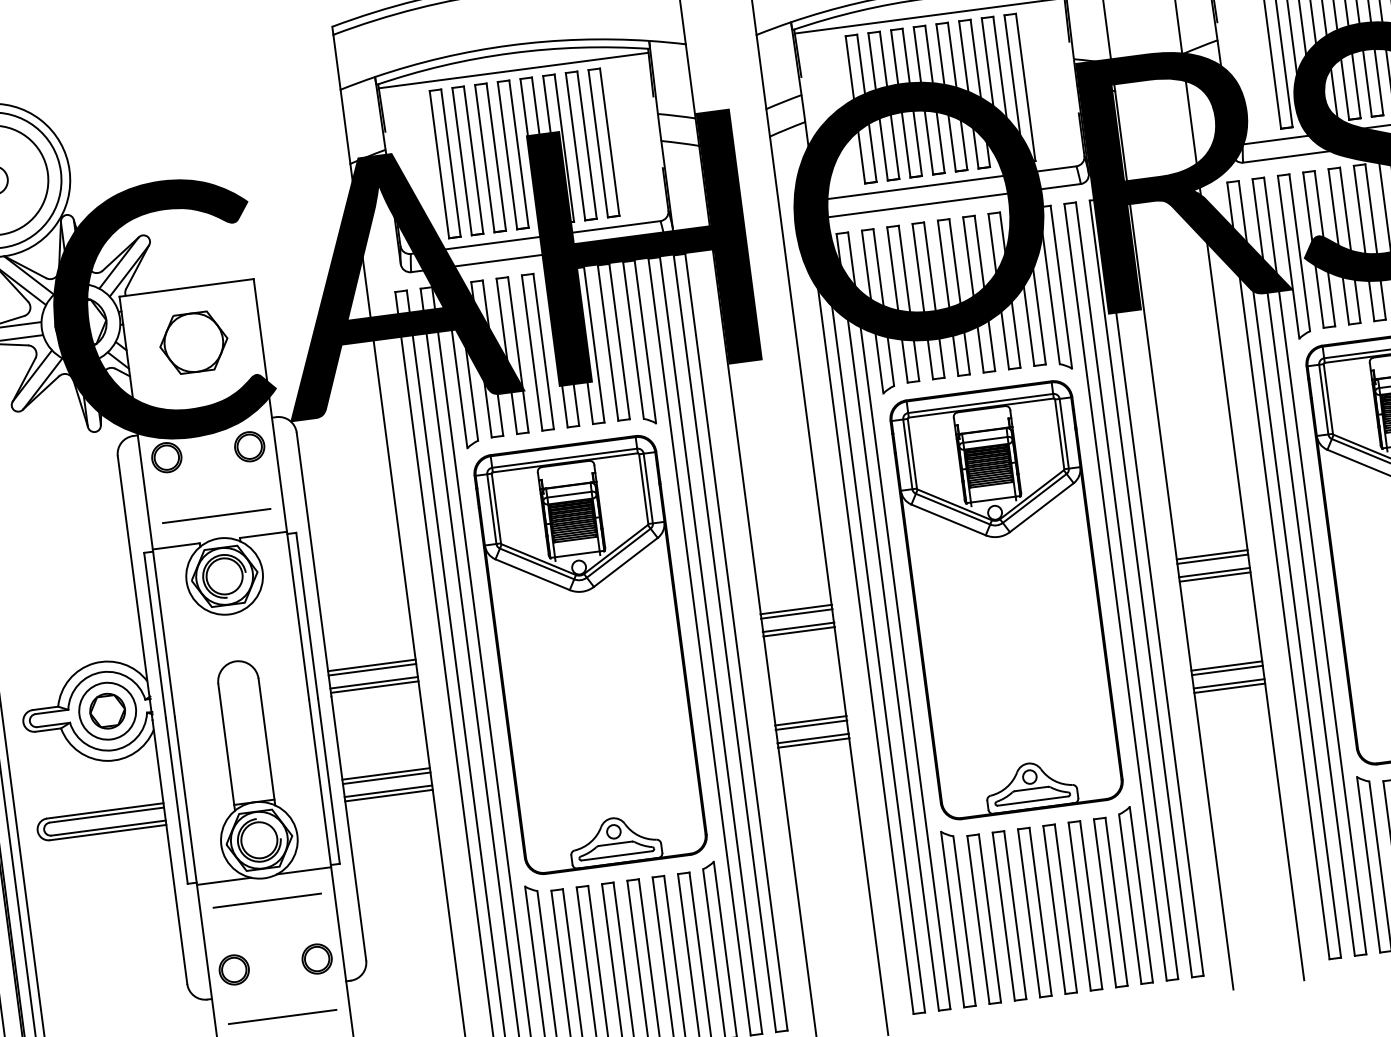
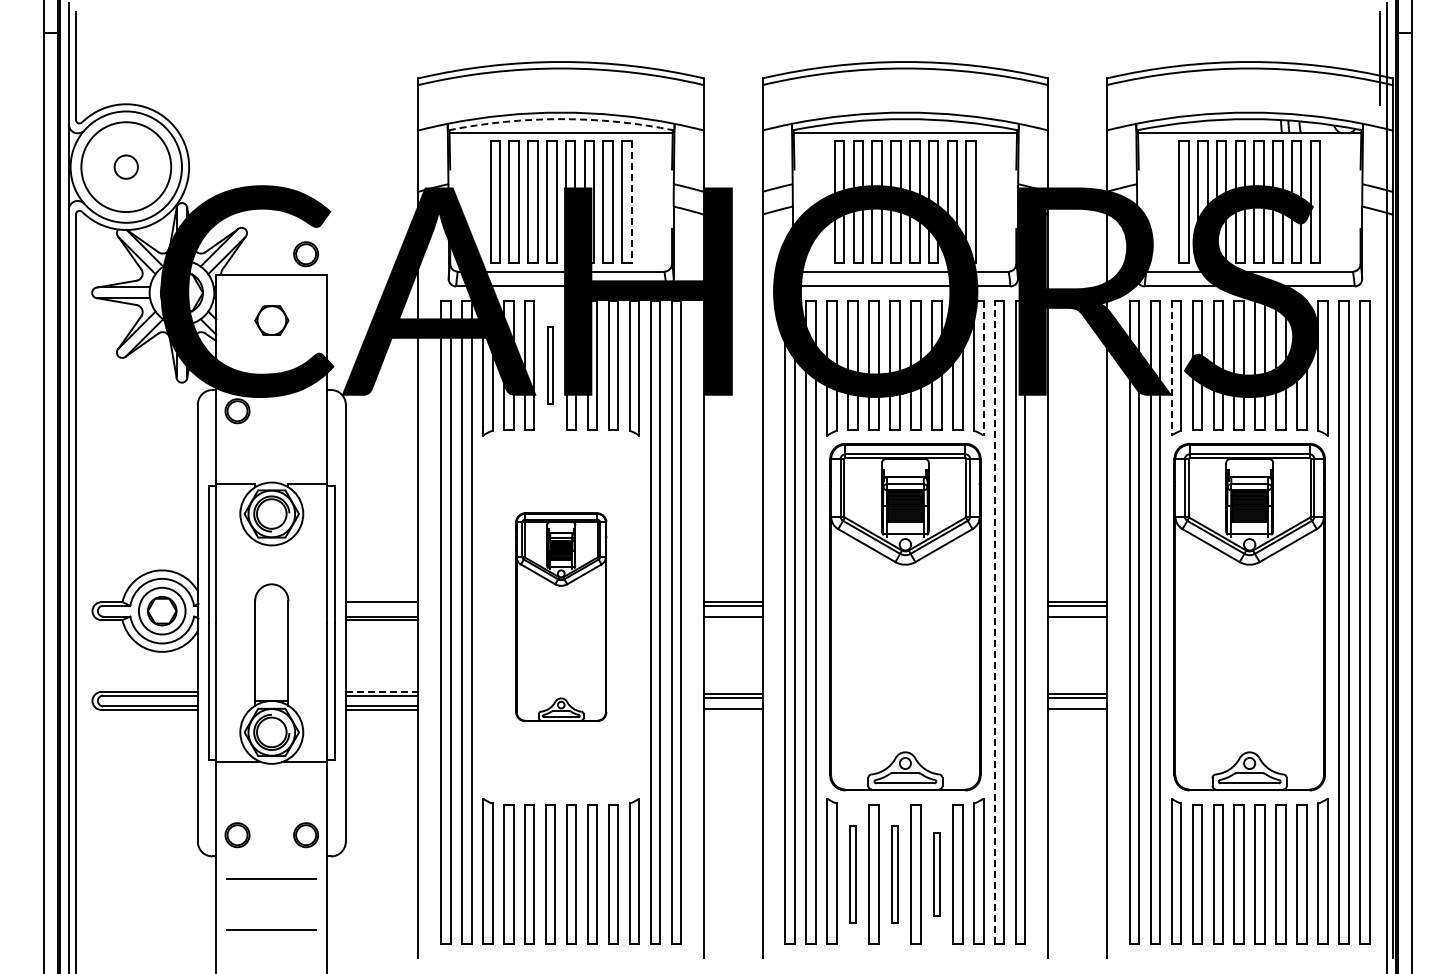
arc: (511, 53) -> (561, 119), solid -> dashed
line: (609, 142) -> (631, 202), solid -> dashed
line: (1288, 257) -> (1171, 368), solid -> dashed
line: (1061, 287) -> (983, 368), solid -> dashed
part: (193, 342) -> (271, 320), size x0.6
part: (537, 352) -> (550, 365), size x0.6
part: (249, 447) -> (305, 254), moved
line: (216, 516) -> (271, 464), removed
line: (1215, 576) -> (1077, 620), removed
line: (1114, 591) -> (994, 621), solid -> dashed
line: (798, 631) -> (732, 620), removed
part: (591, 655) -> (561, 617), size x0.6
line: (371, 669) -> (381, 605), removed
line: (1229, 688) -> (1077, 712), removed
line: (812, 742) -> (732, 712), removed
line: (386, 773) -> (382, 691), solid -> dashed
line: (266, 900) -> (271, 782), removed
part: (1085, 906) -> (936, 874), size x0.6
part: (1034, 912) -> (894, 874), size x0.7
part: (983, 919) -> (852, 874), size x0.7

